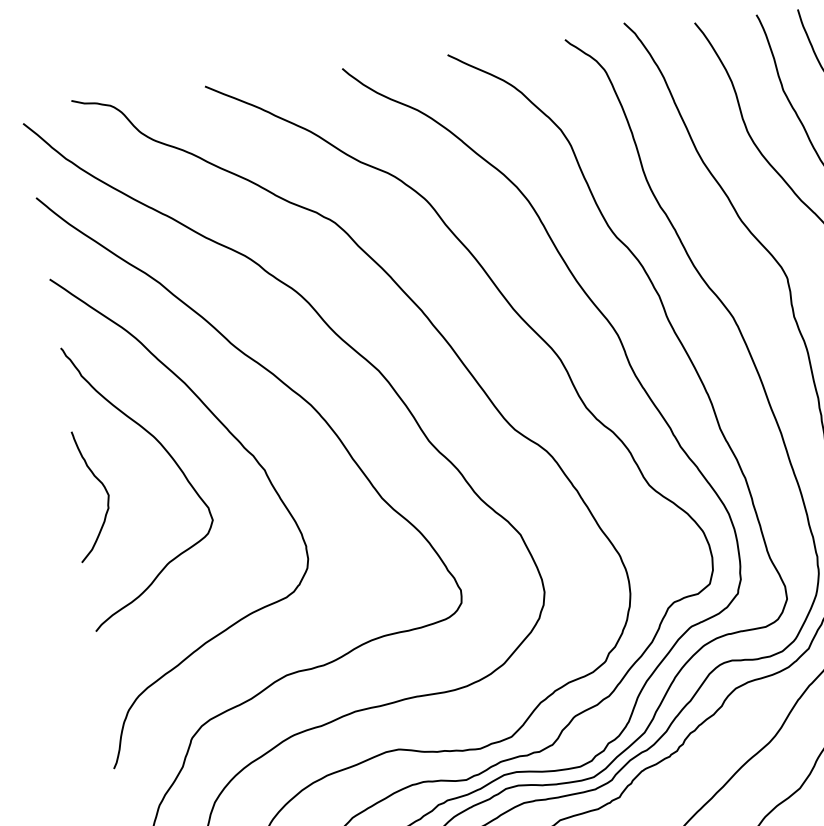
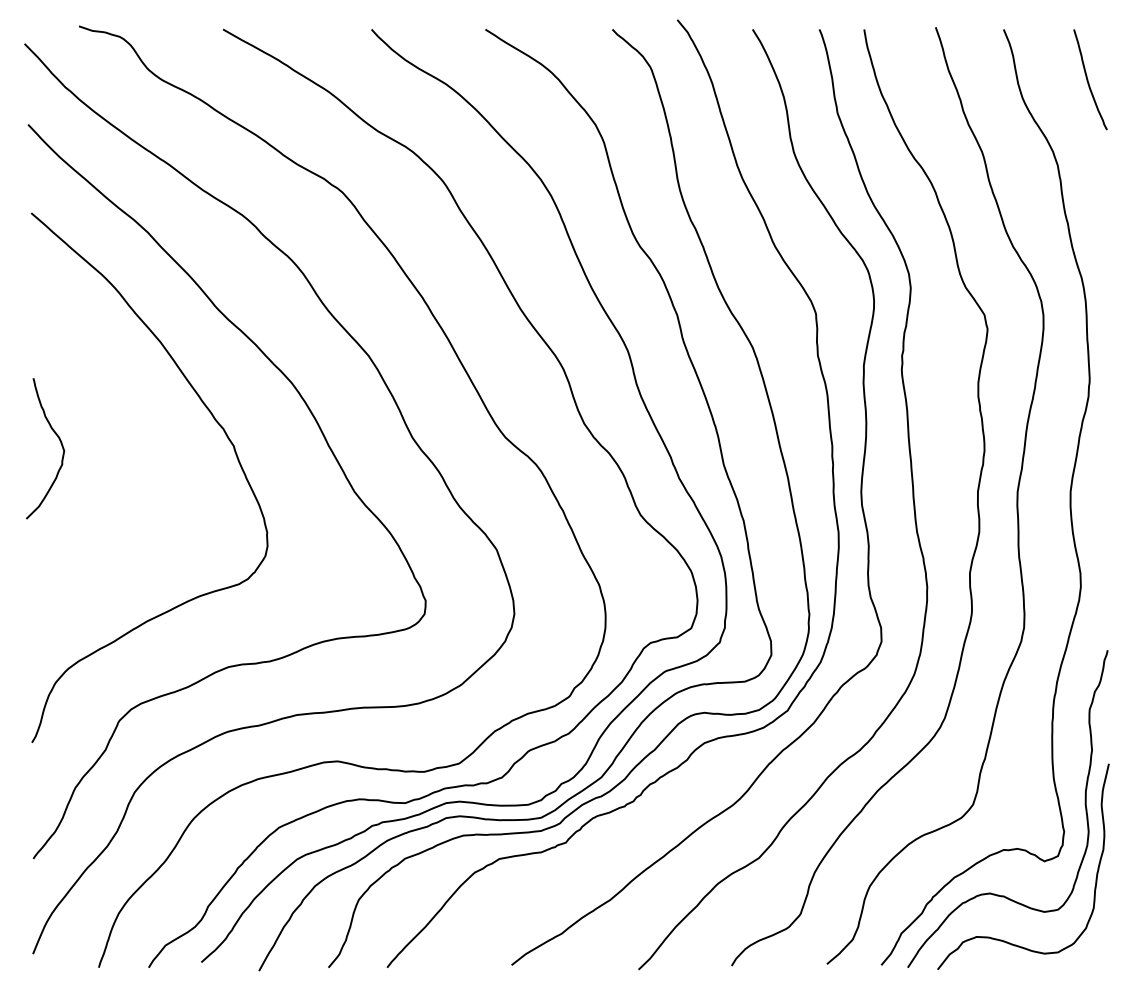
curve: (173, 461) -> (137, 423), removed

